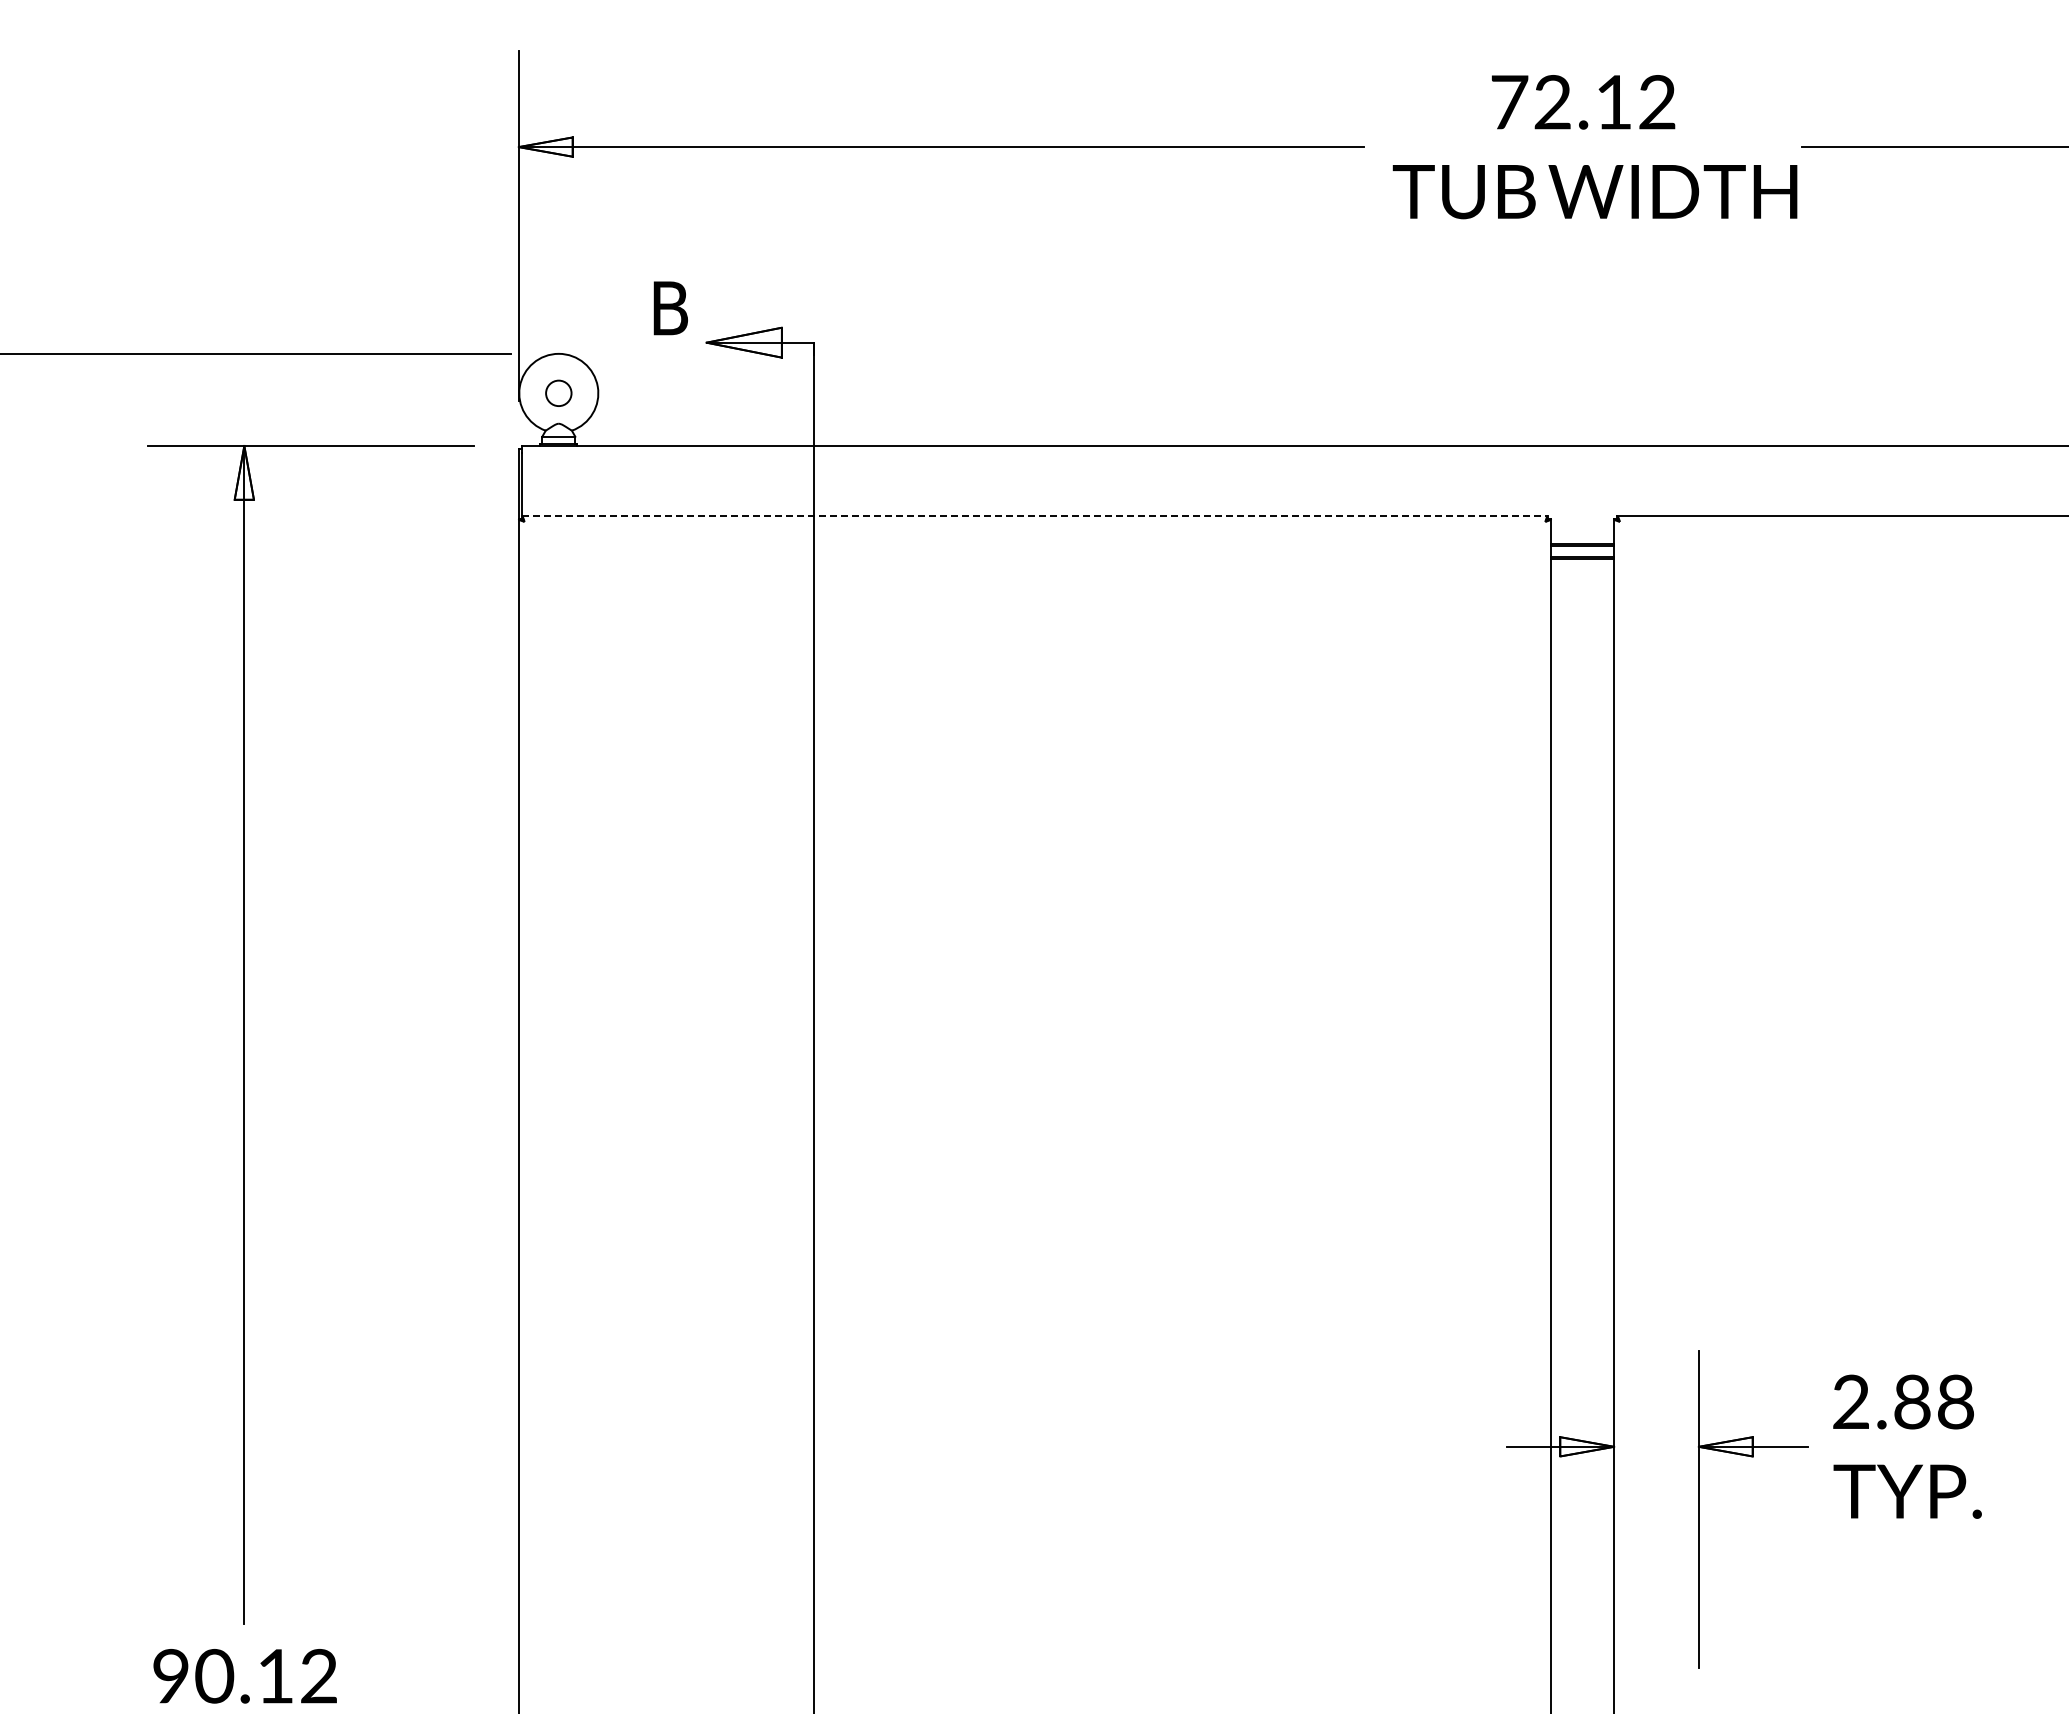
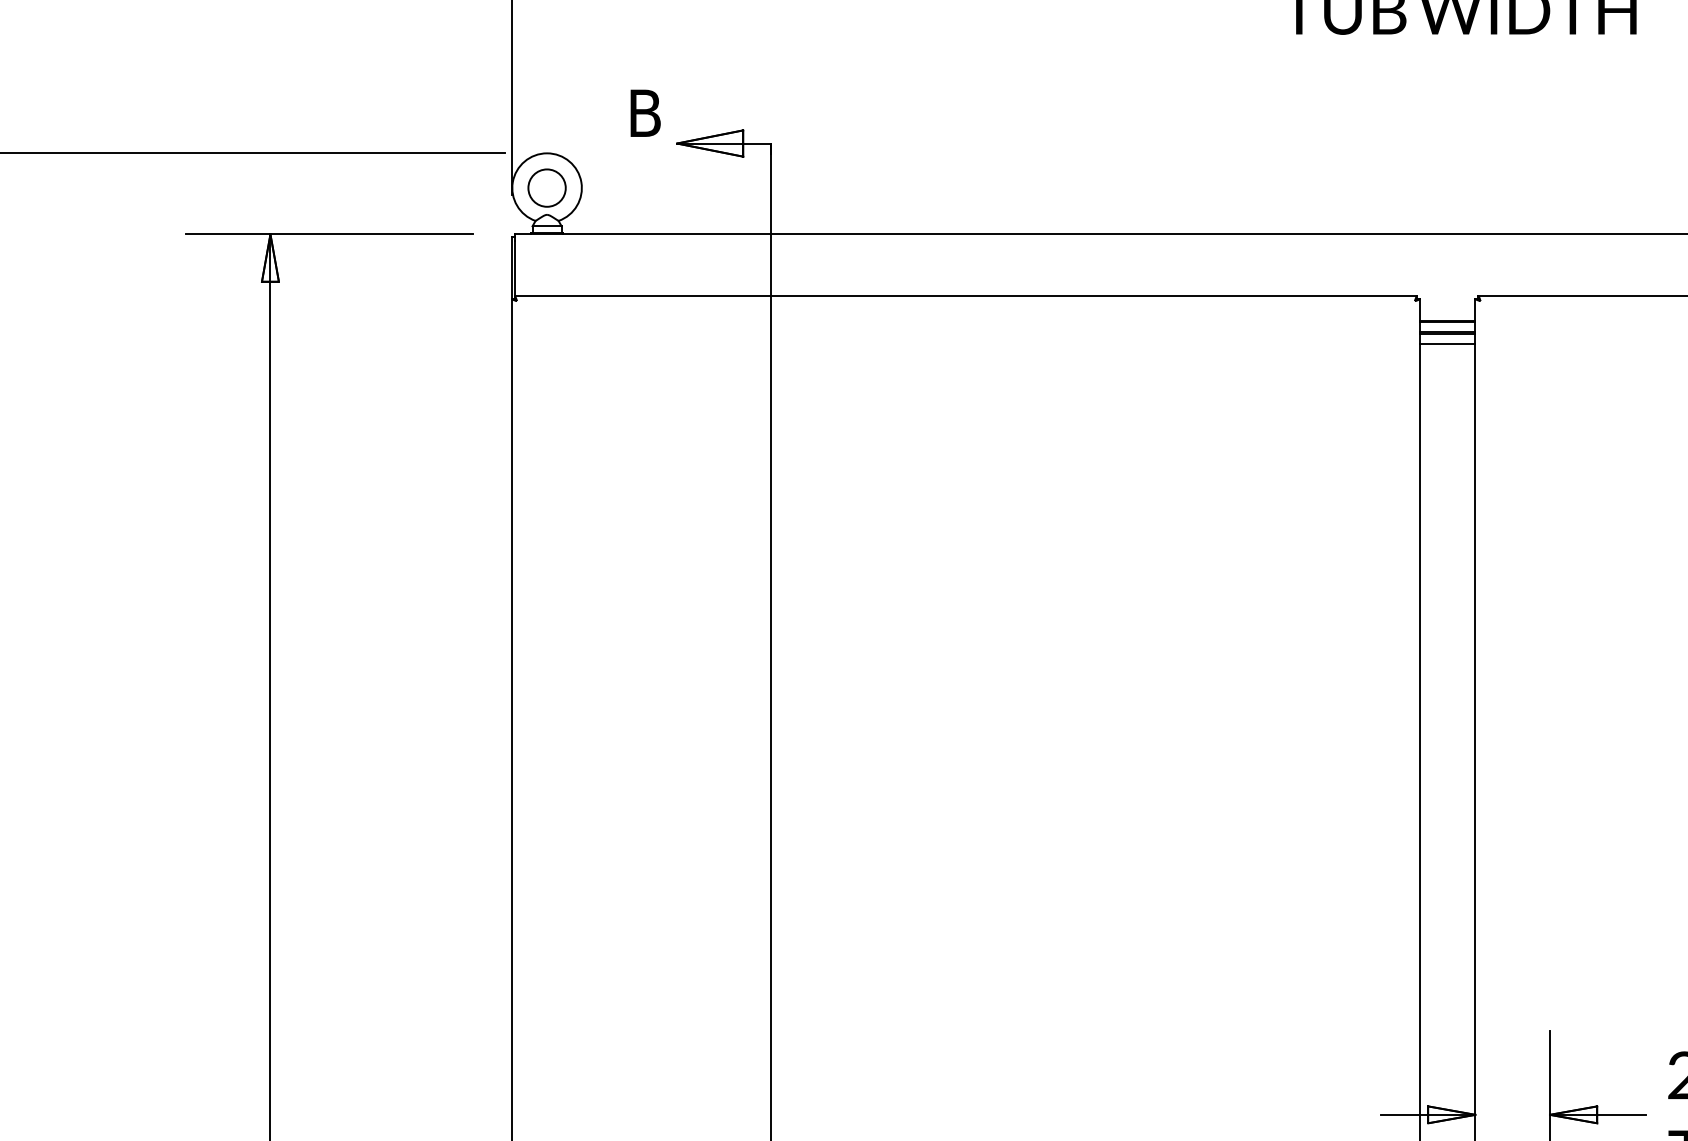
circle: (558, 393) -> (546, 188), size x1.67
line: (1035, 516) -> (966, 296), dashed -> solid
line: (1582, 570) -> (1447, 343), added

